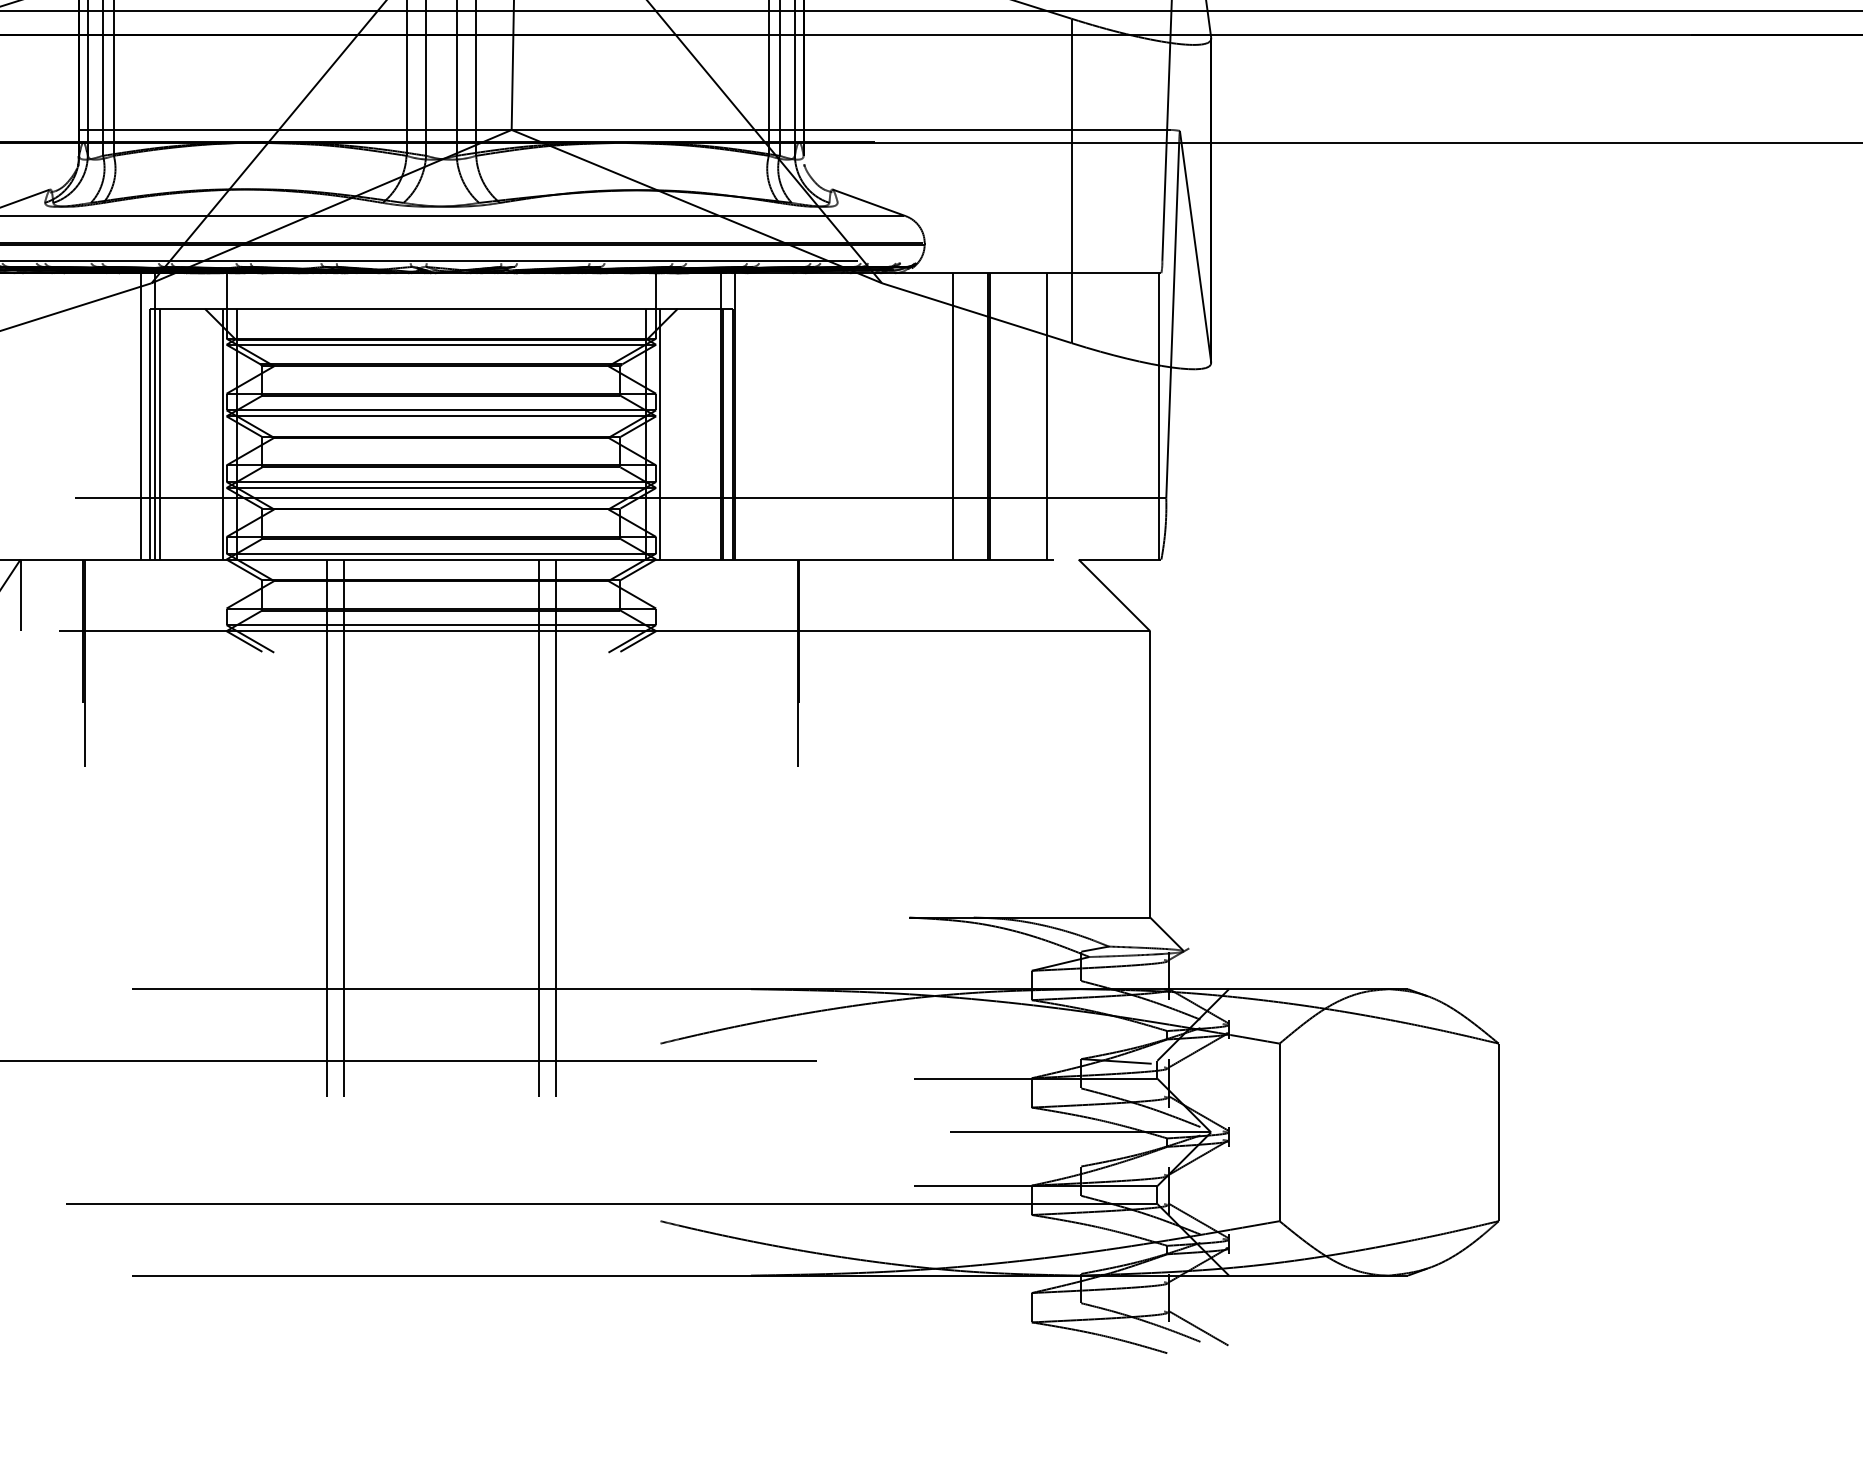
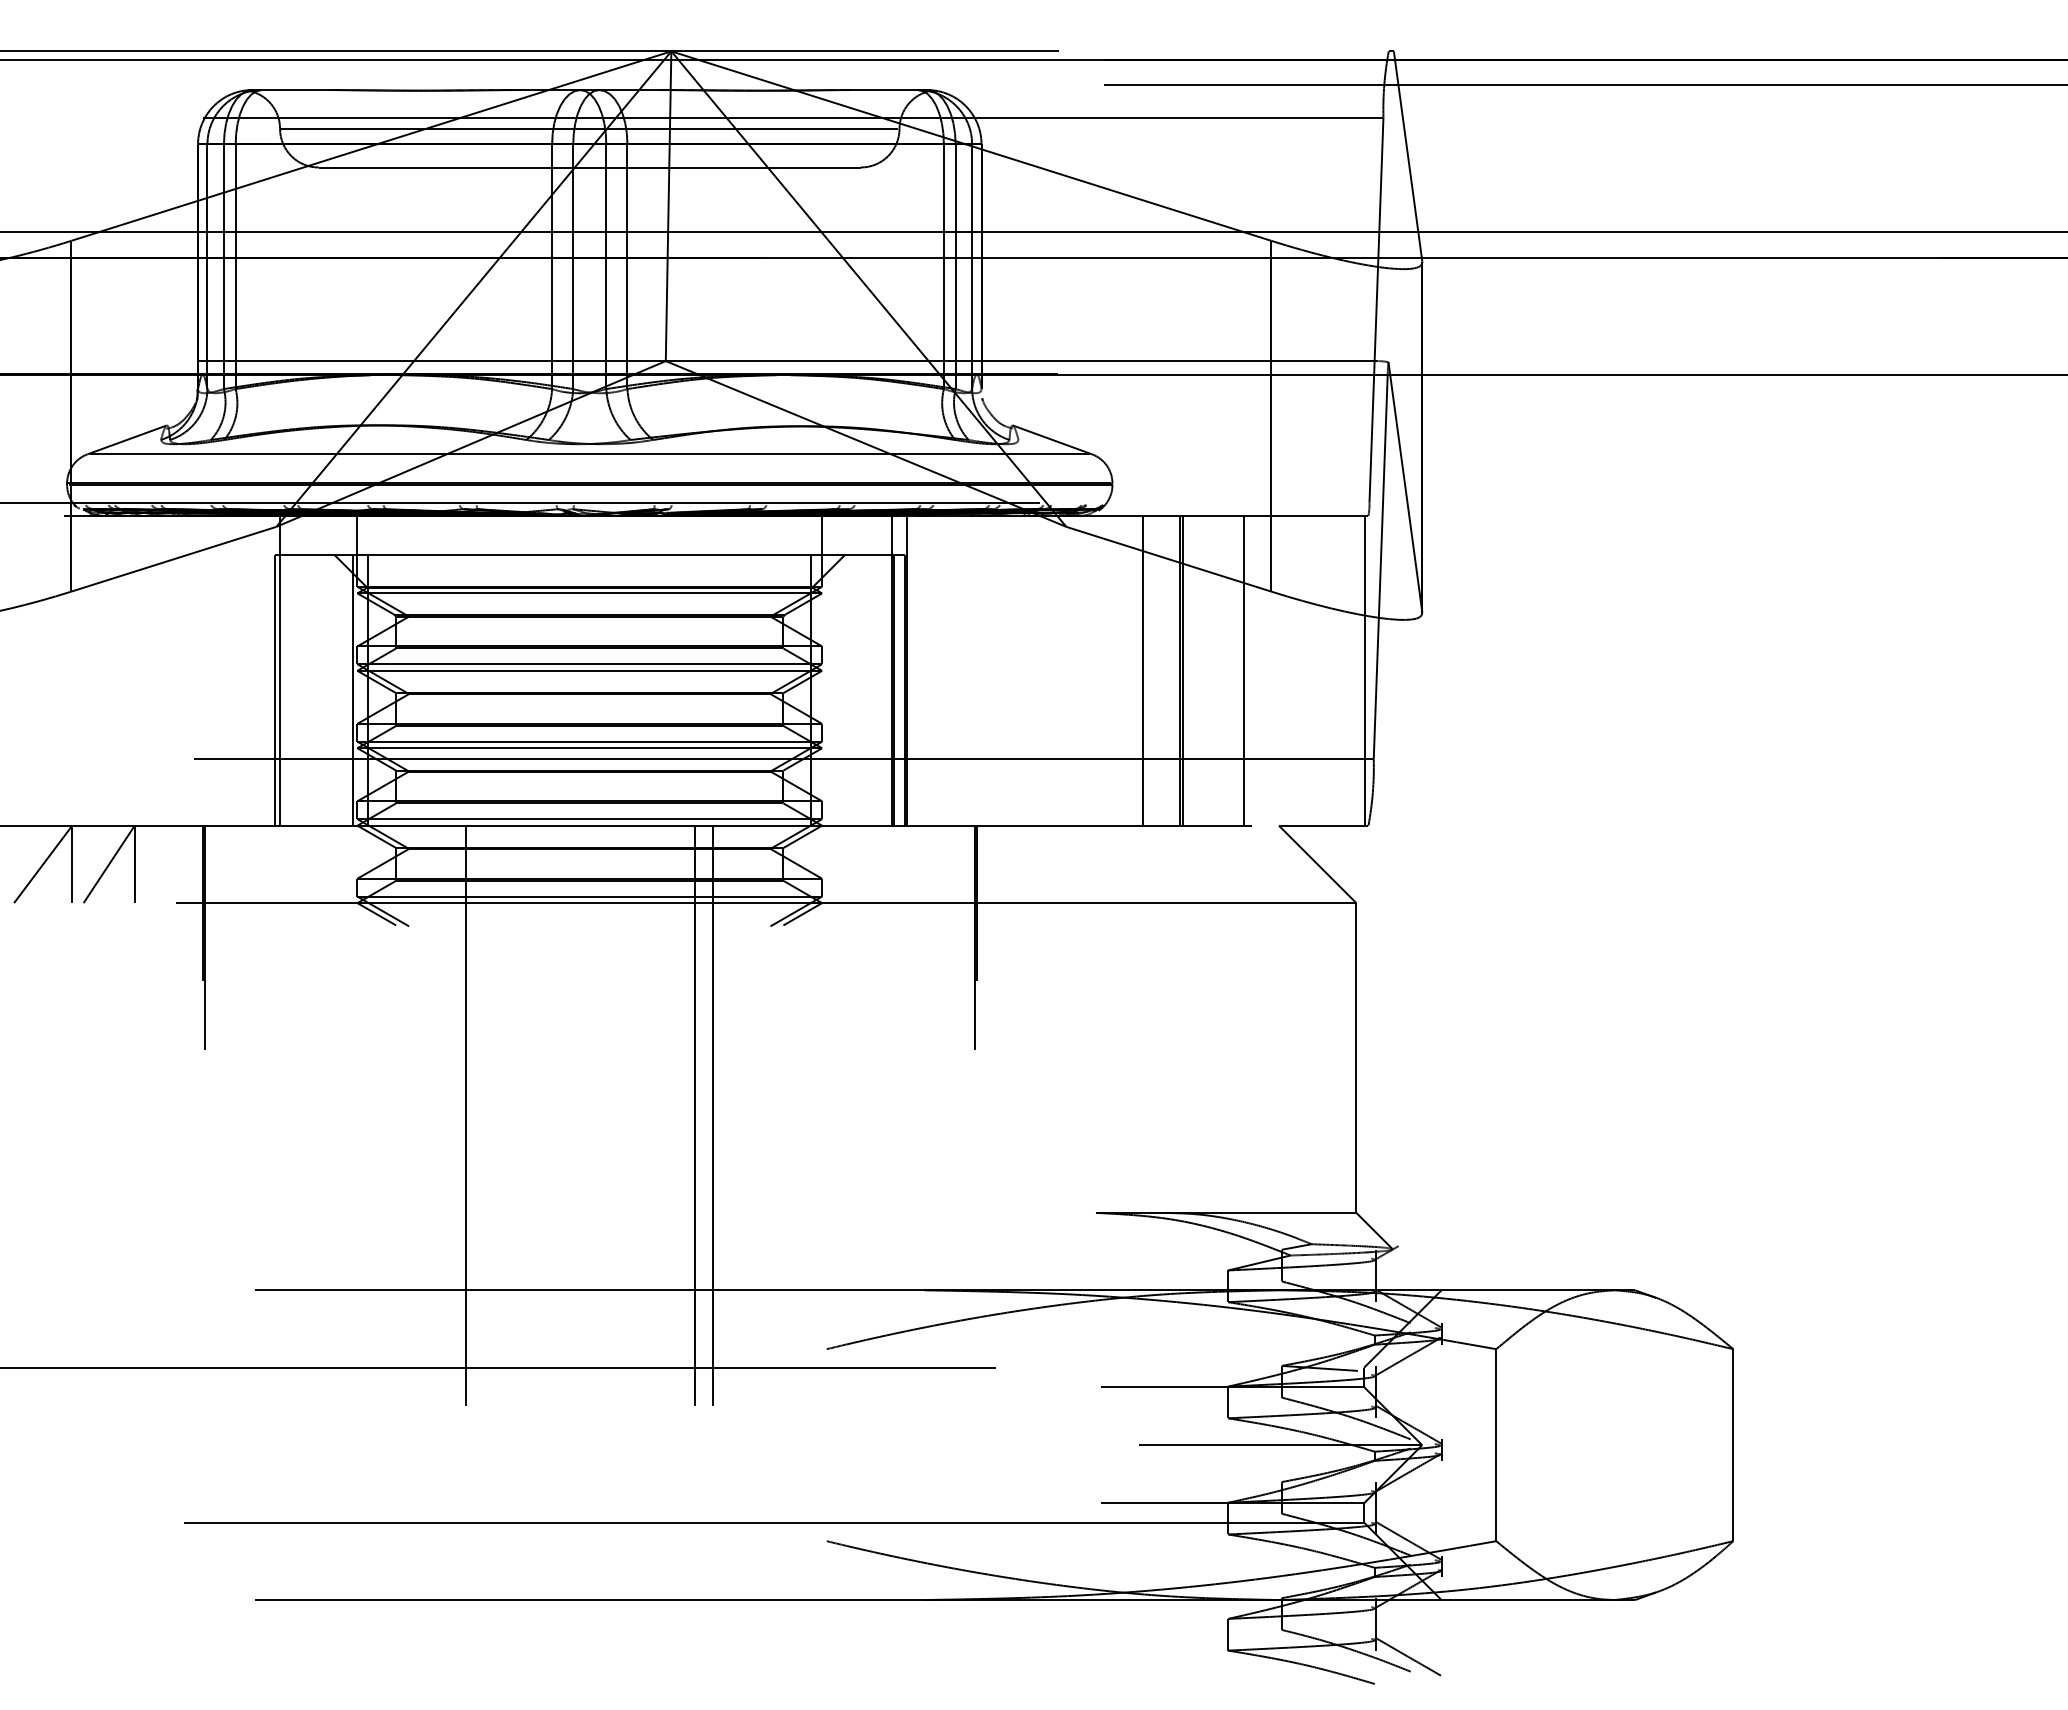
line: (140, 416) -> (264, 670), removed
line: (159, 433) -> (285, 689), removed
line: (660, 433) -> (826, 689), removed
line: (344, 827) -> (484, 1115), removed

